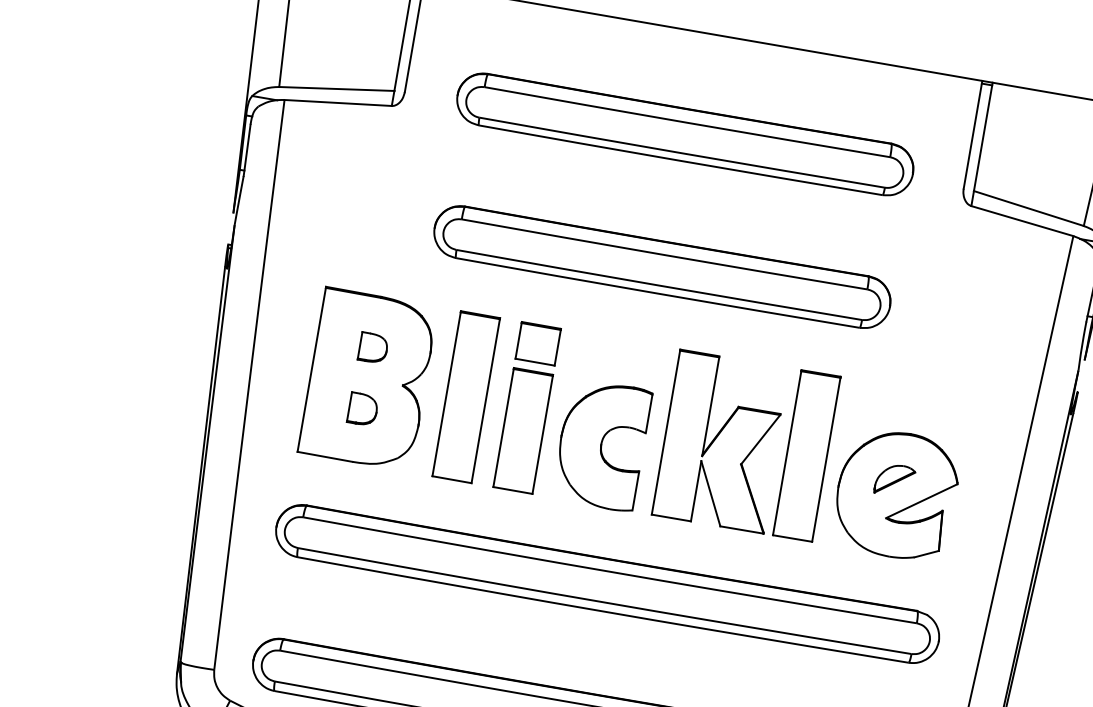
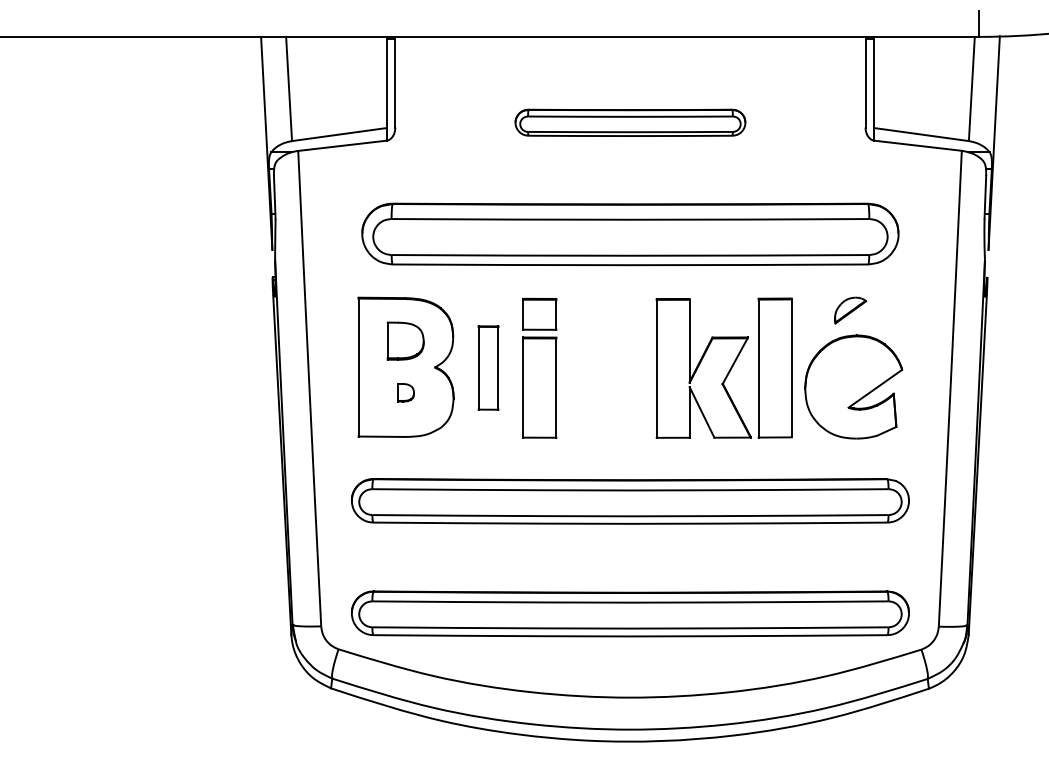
part: (685, 134) -> (630, 122), size x0.6
part: (662, 267) -> (630, 234), size x1.4
part: (373, 347) -> (405, 340), size x1.6
part: (466, 396) -> (488, 367), size x0.6
part: (362, 409) -> (405, 392), size x0.7
part: (601, 444) -> (605, 387), removed
part: (894, 480) -> (850, 310), moved

